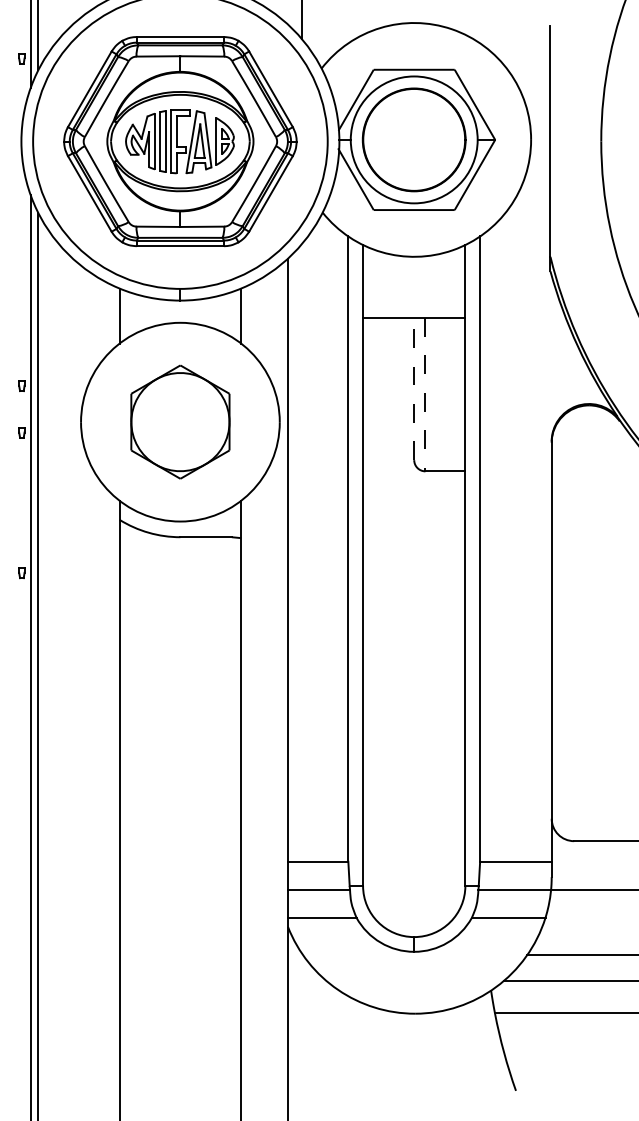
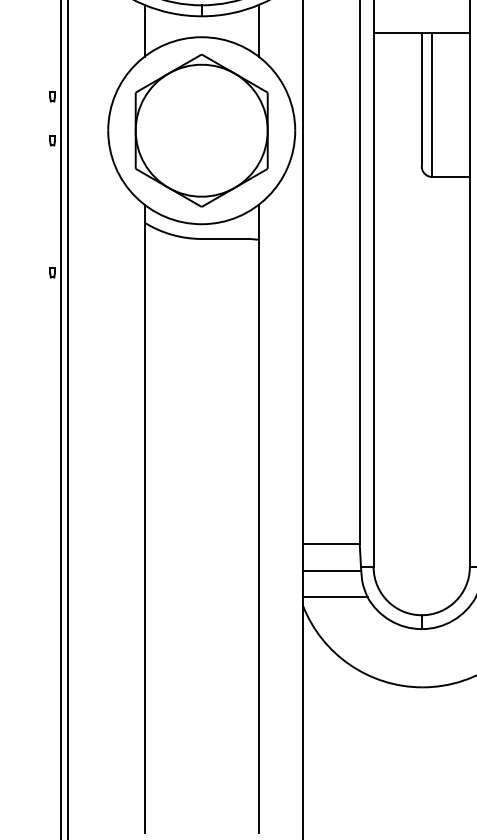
line: (414, 388) -> (422, 99), dashed -> solid
line: (425, 394) -> (432, 104), dashed -> solid
part: (180, 421) -> (201, 130), size x1.43

